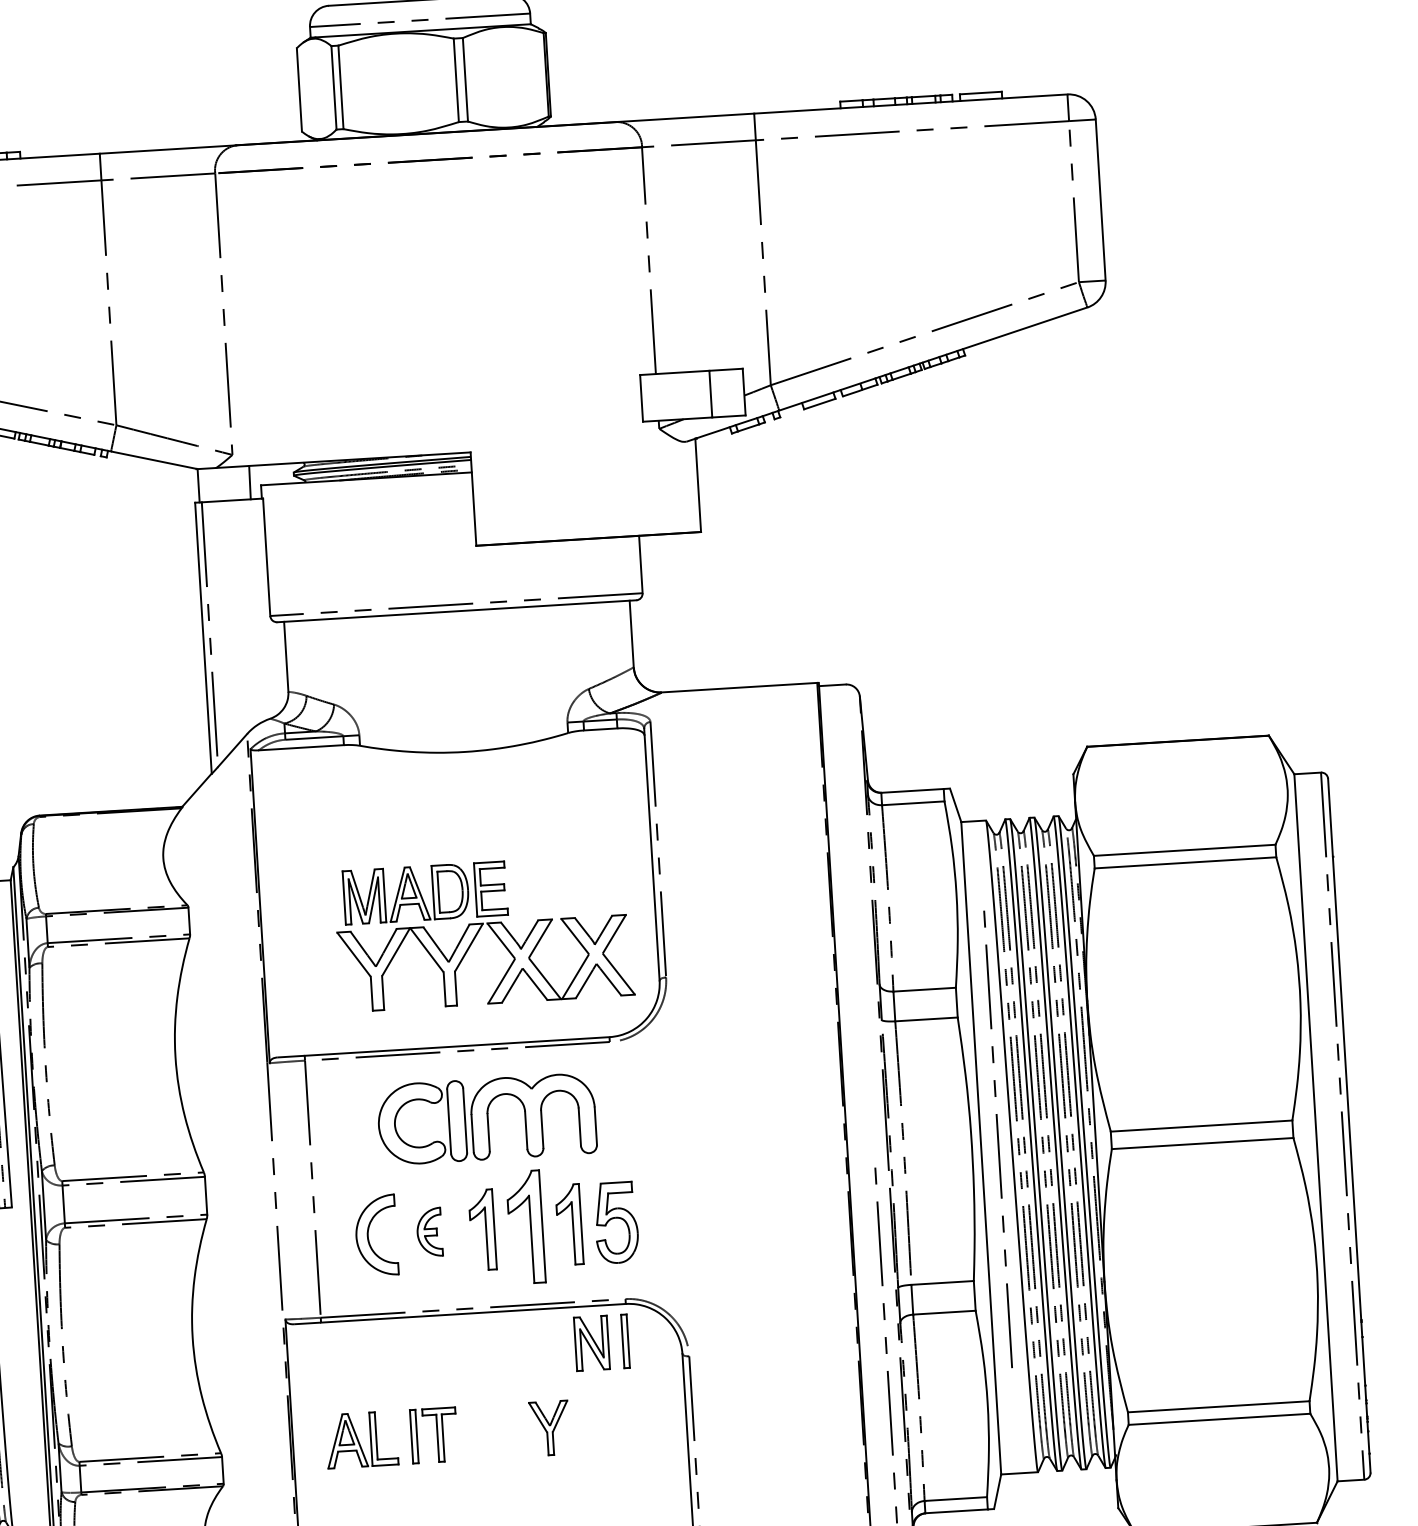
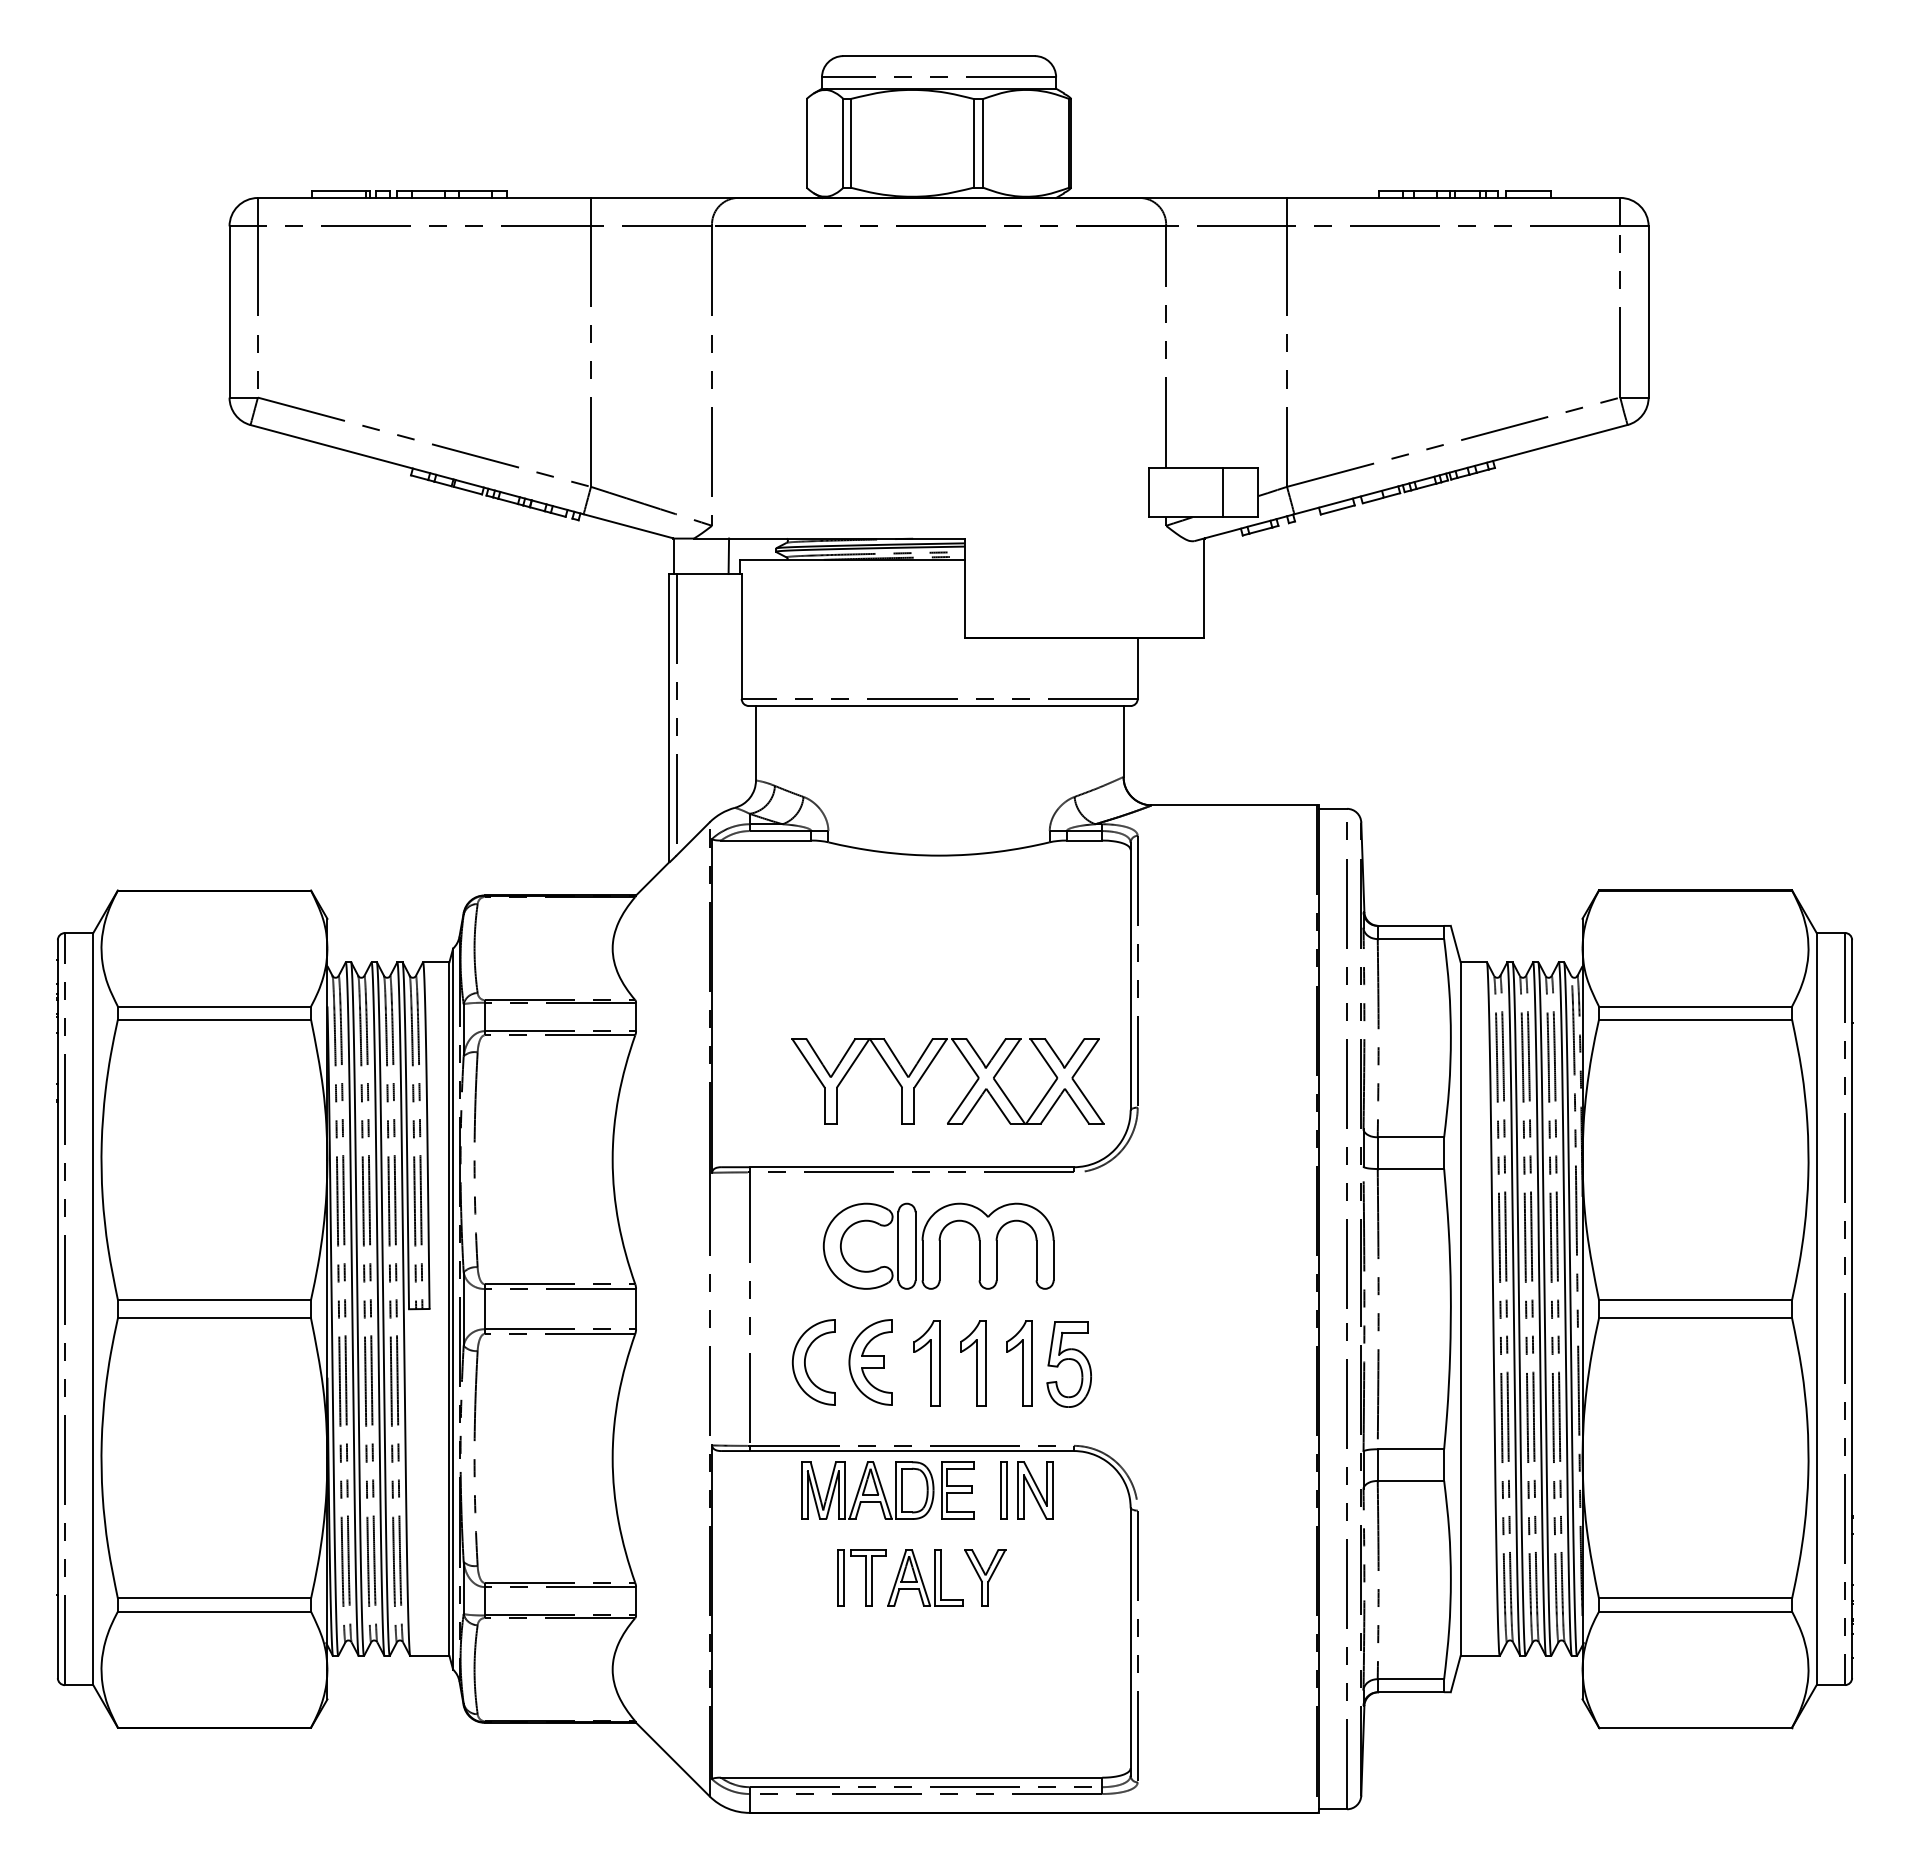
part: (424, 893) -> (887, 1490), moved
line: (997, 1139) -> (1346, 1065), moved
part: (526, 1227) -> (973, 1363), size x0.71
part: (429, 1232) -> (870, 1362), size x1.67
part: (624, 1341) -> (1003, 1490), moved
part: (361, 1439) -> (925, 1577), moved

